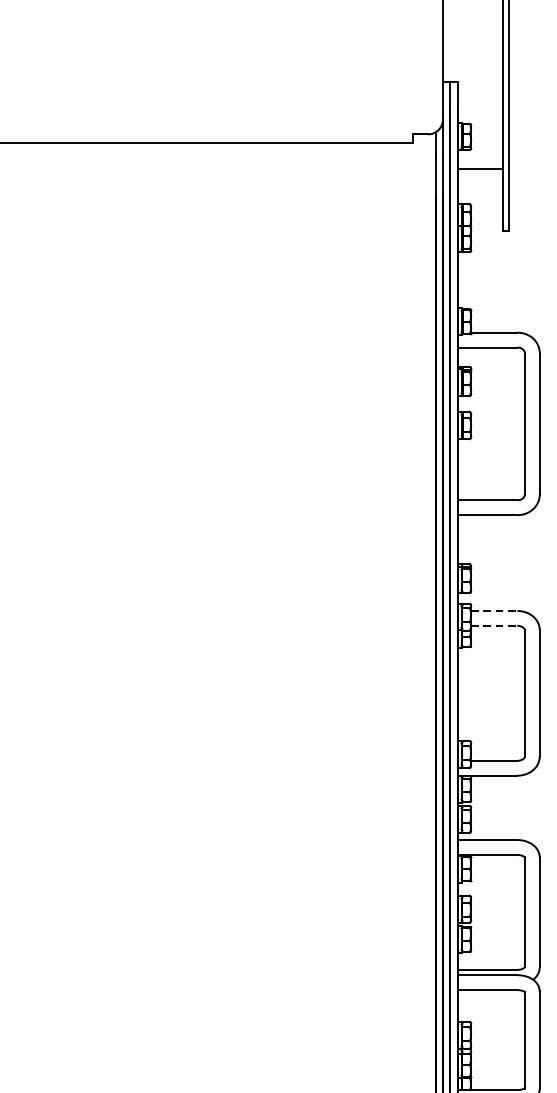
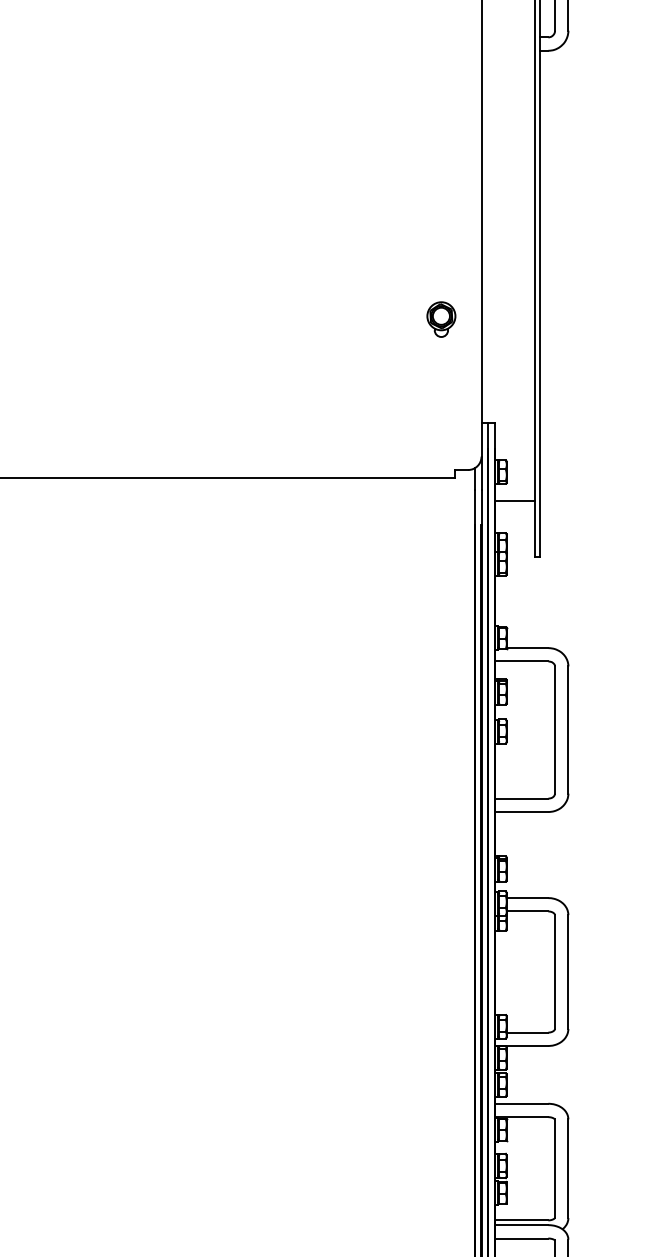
line: (494, 611) -> (527, 898), dashed -> solid
line: (494, 625) -> (527, 911), dashed -> solid

